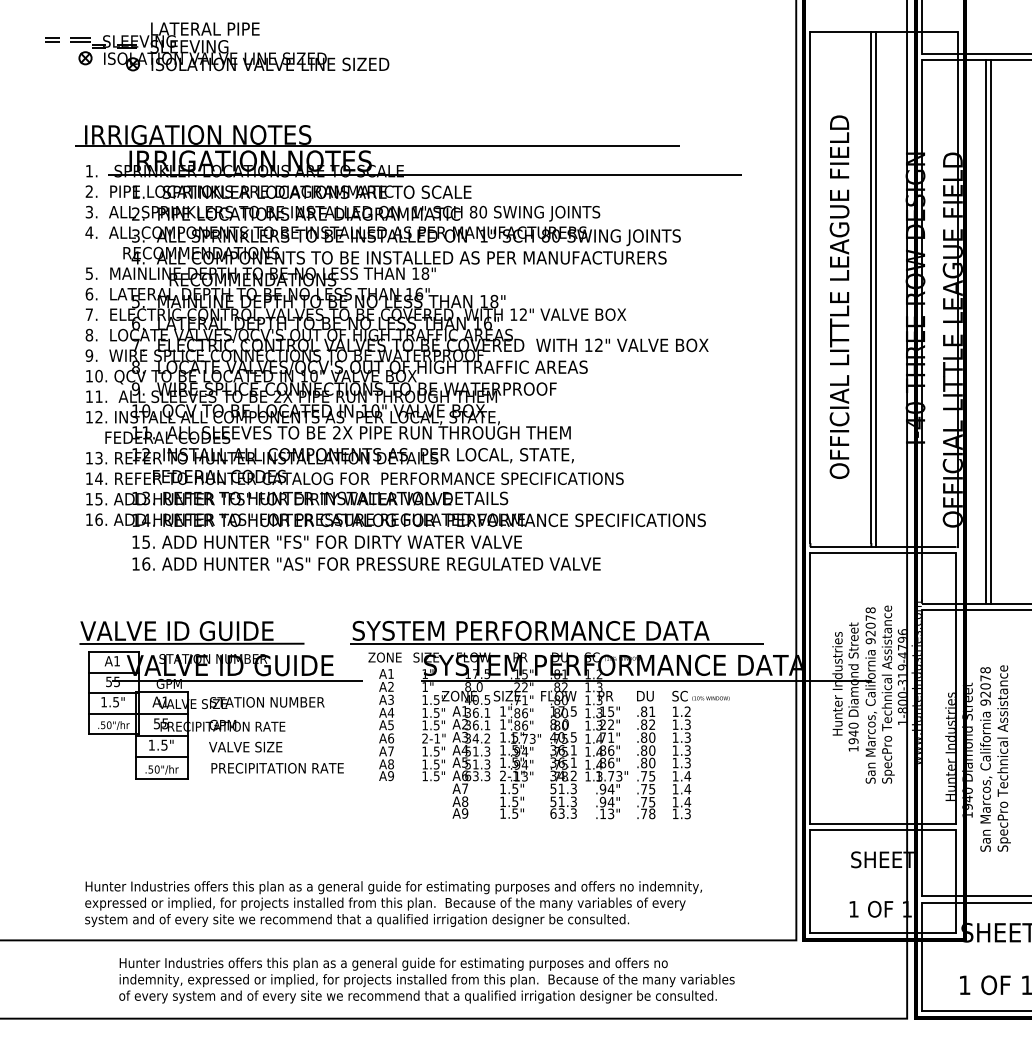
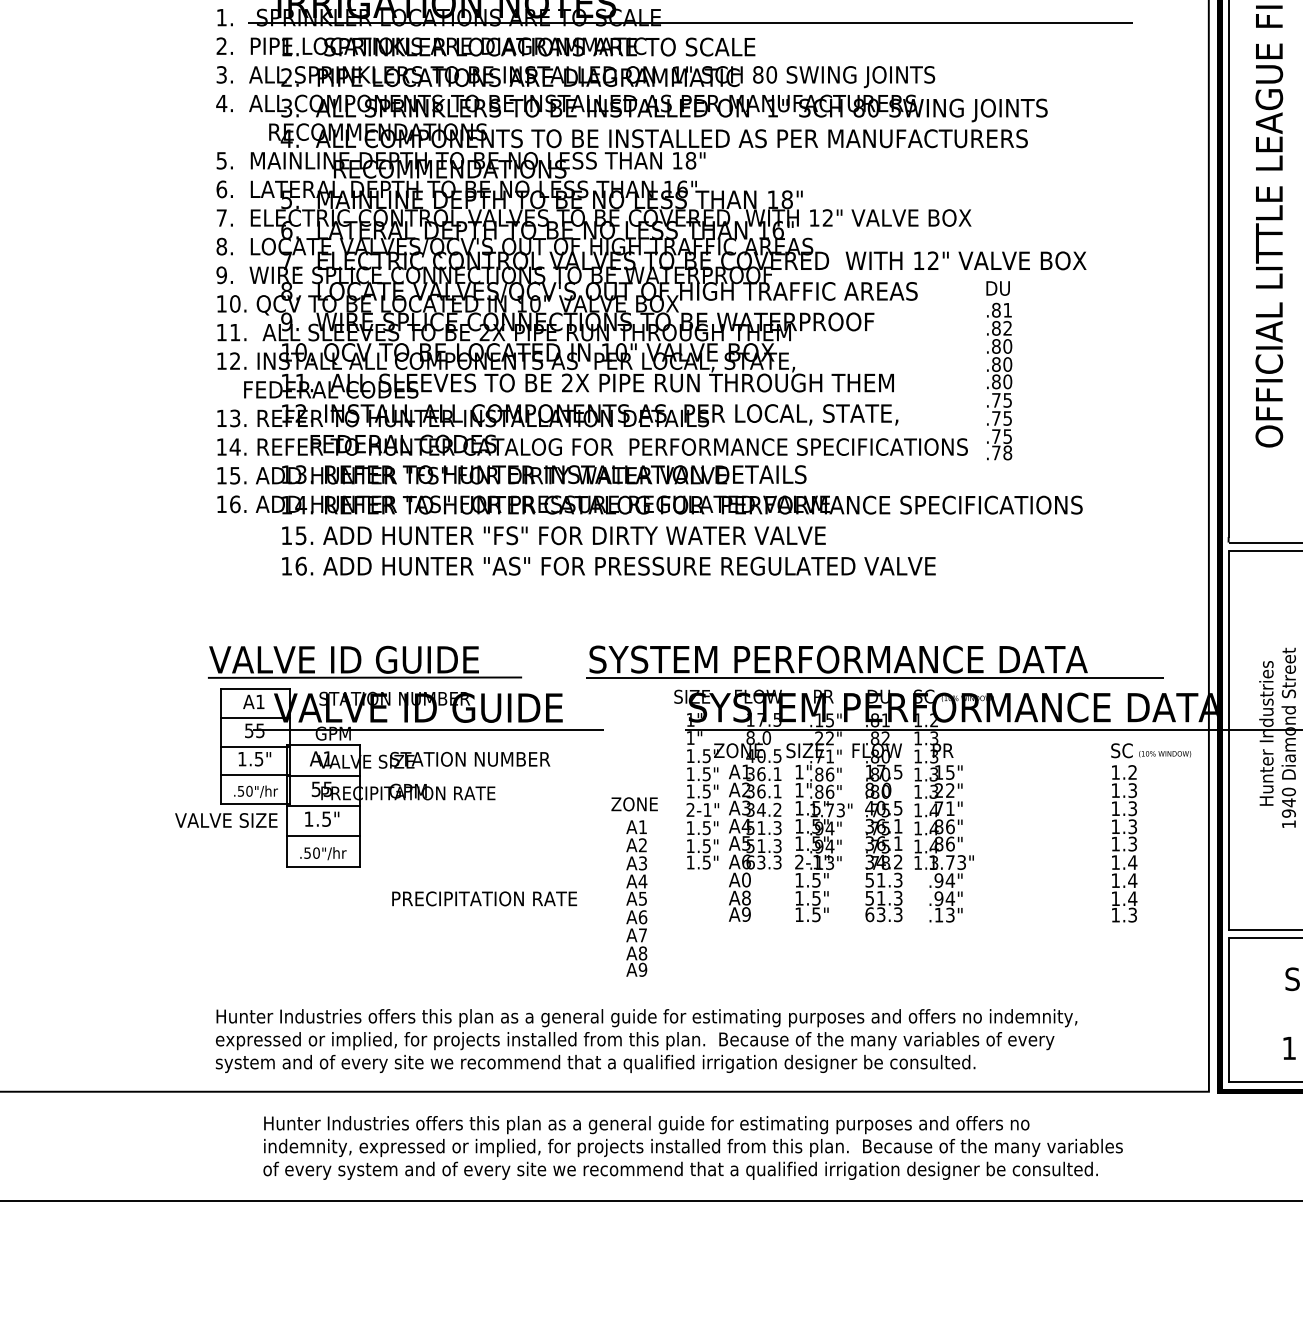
text: (384, 716) -> (633, 886), moved
text: (245, 746) -> (226, 819), moved
text: (700, 754) -> (1150, 832), moved
text: (646, 755) -> (999, 371), moved
text: (277, 768) -> (484, 899), moved
text: (465, 788) -> (746, 879), A7 -> A0

